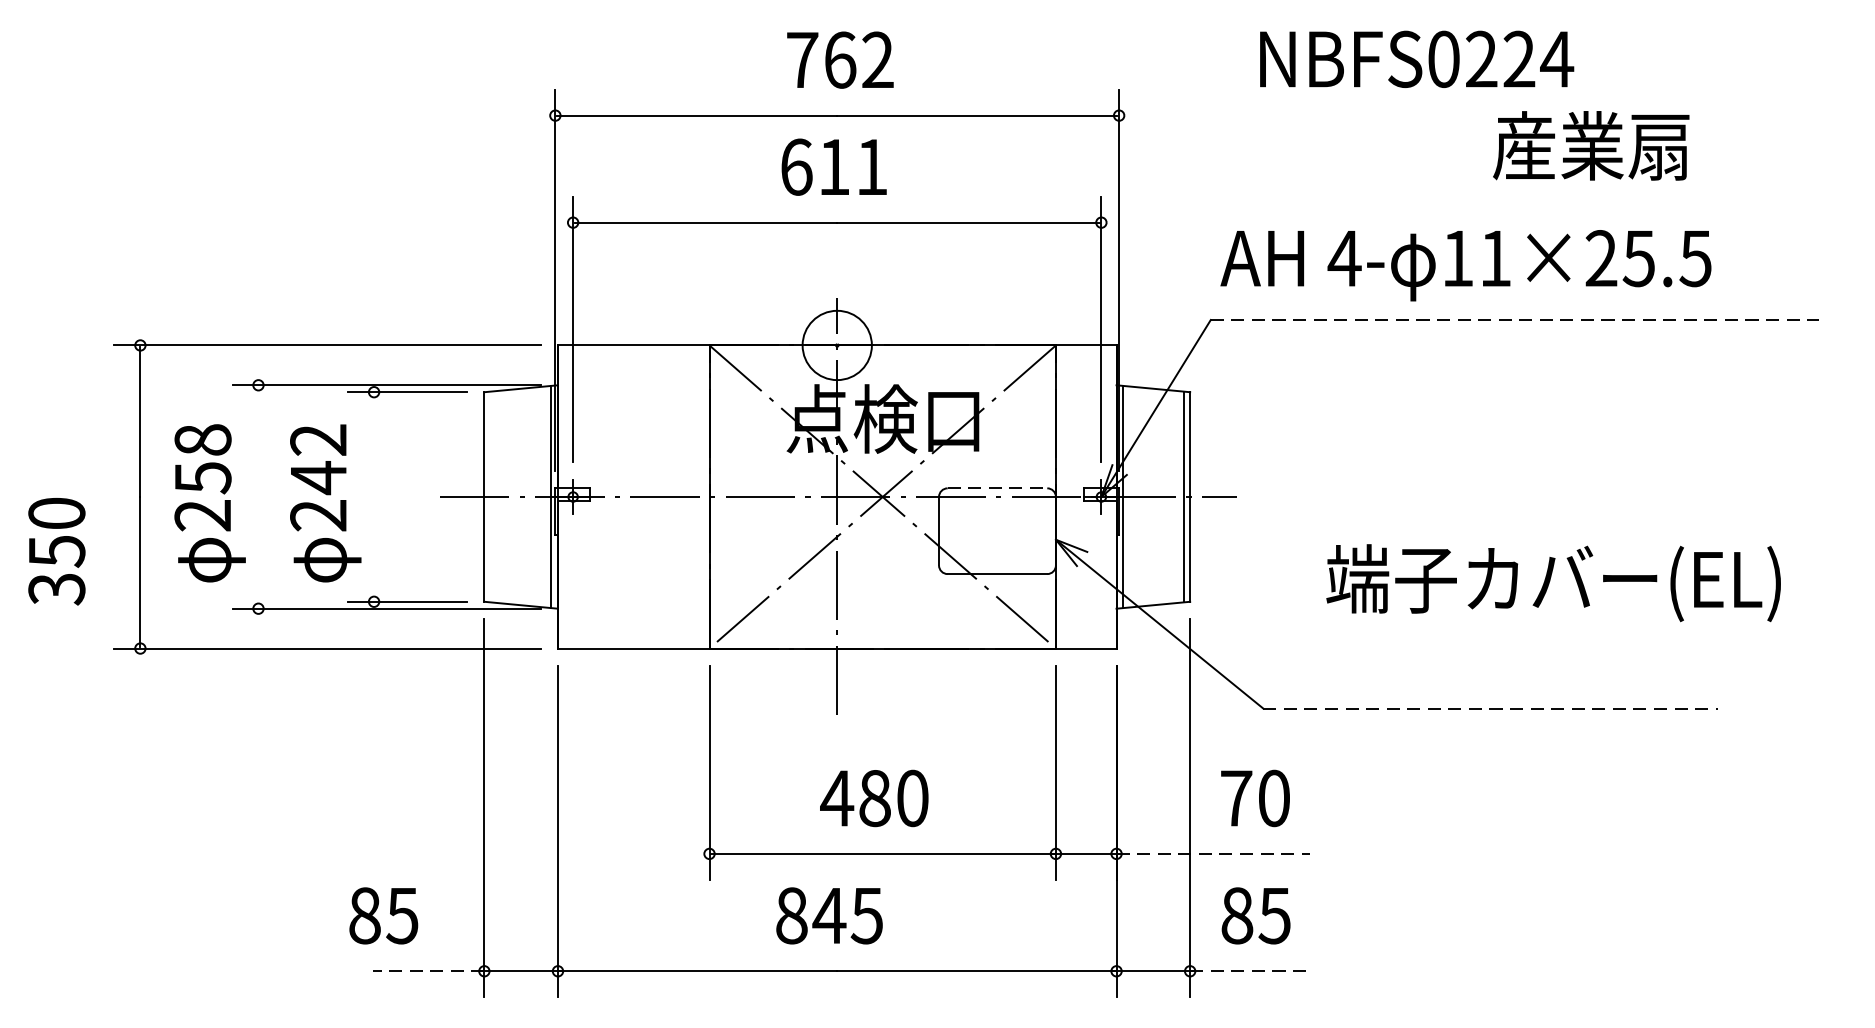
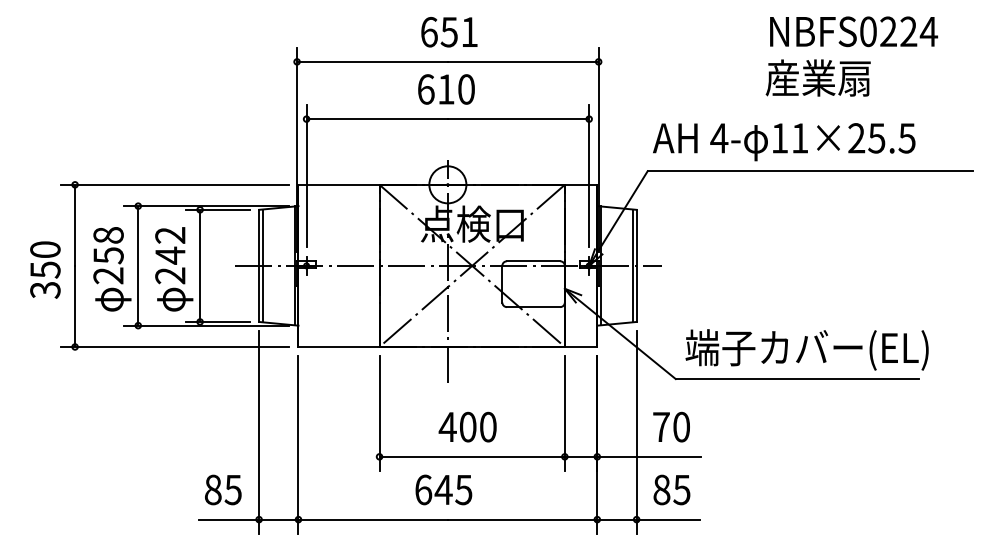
text: (840, 58) -> (449, 31), 762 -> 651
text: (1417, 58) -> (854, 31), moved
text: (1589, 144) -> (817, 77), moved
text: (872, 167) -> (466, 89), 611 -> 610
line: (1515, 320) -> (810, 171), dashed -> solid
line: (997, 488) -> (533, 261), dashed -> solid
line: (258, 496) -> (138, 265), added
line: (374, 496) -> (200, 265), added
line: (490, 496) -> (262, 265), added
text: (57, 550) -> (45, 269), moved
text: (1552, 582) -> (806, 349), moved
line: (1490, 709) -> (797, 379), dashed -> solid
text: (873, 797) -> (467, 426), 480 -> 400
line: (1214, 853) -> (649, 456), dashed -> solid
text: (384, 914) -> (223, 489), moved
text: (791, 914) -> (423, 489), 845 -> 645
line: (429, 971) -> (229, 519), dashed -> solid
line: (1249, 971) -> (668, 519), dashed -> solid

